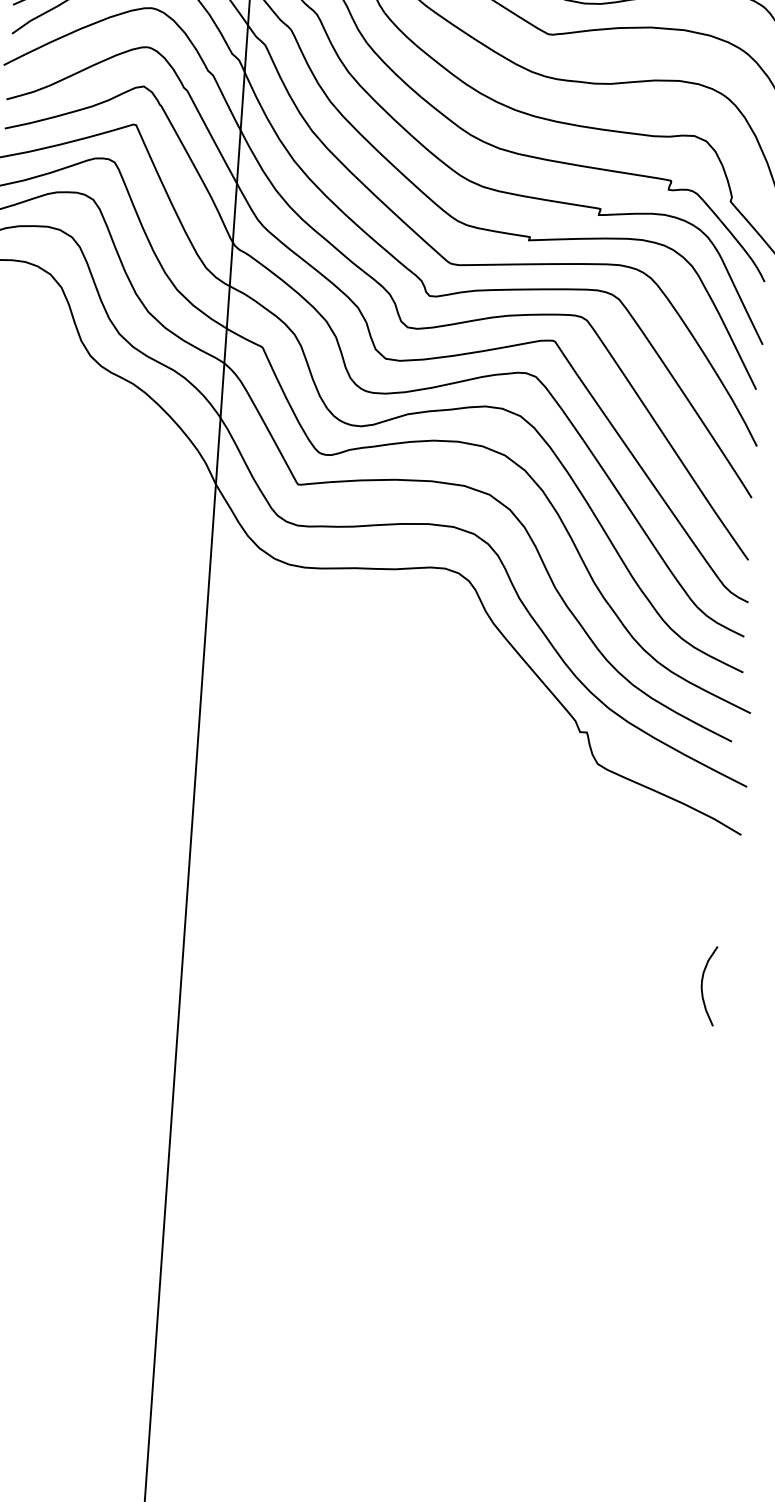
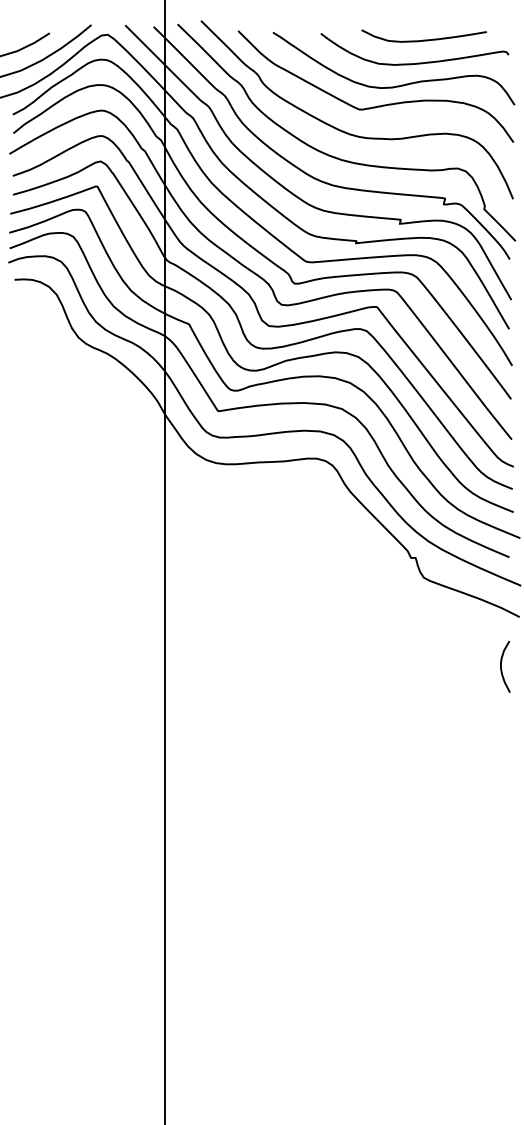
curve: (702, 985) -> (501, 666), moved

